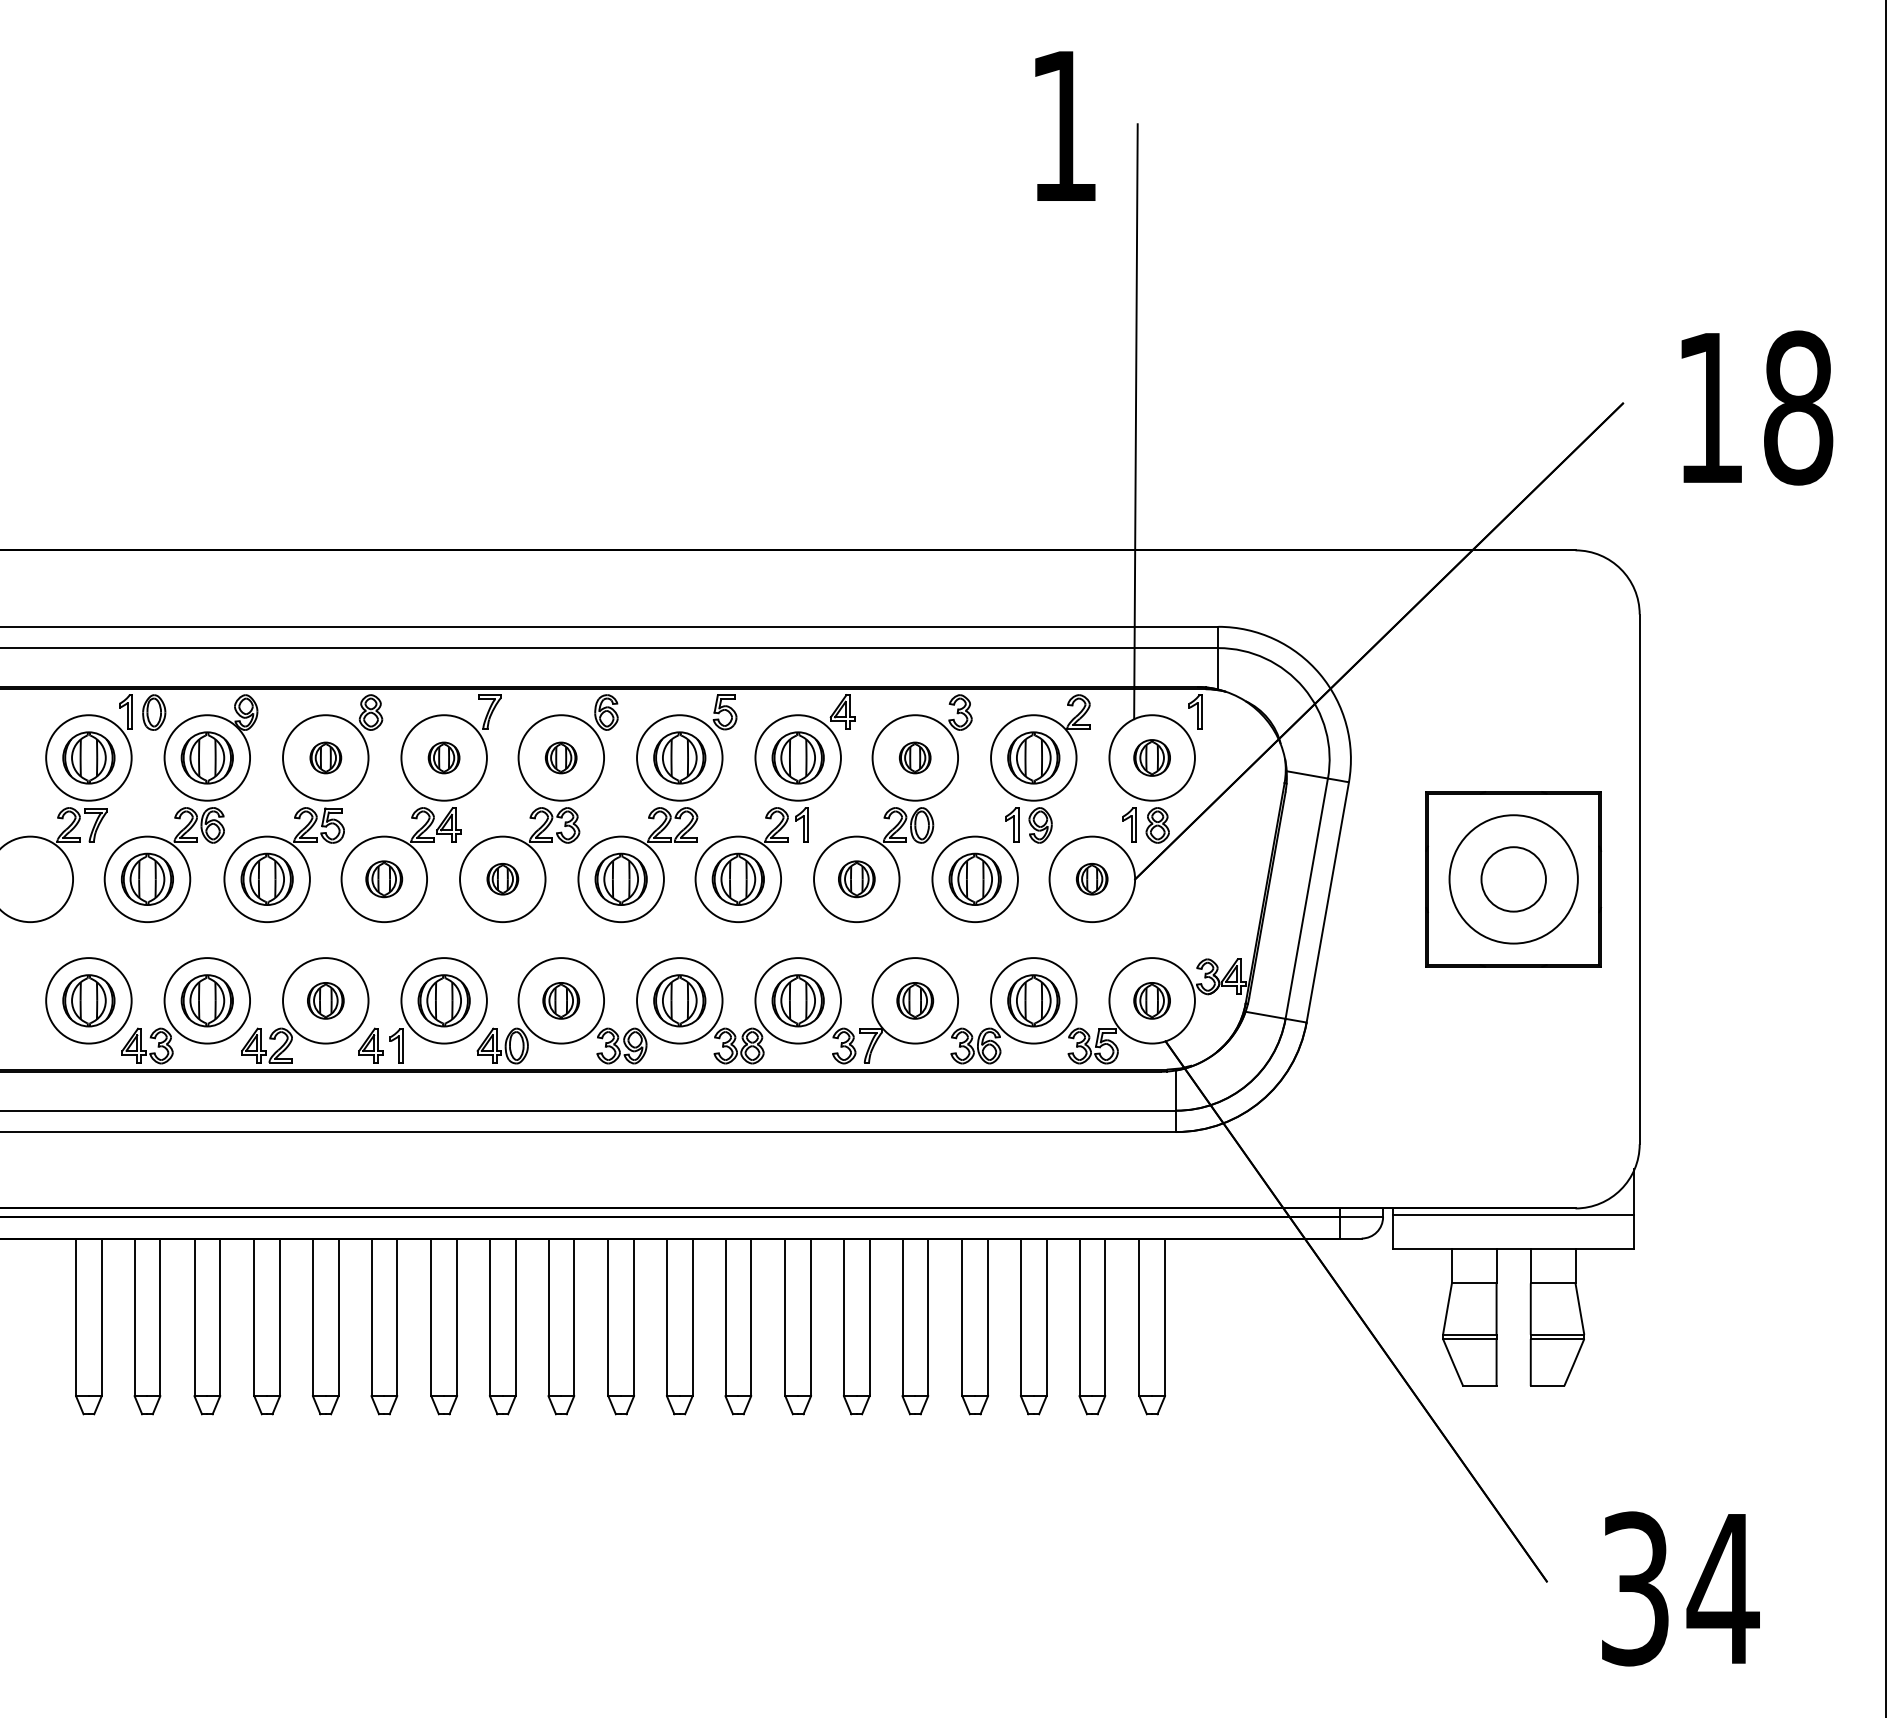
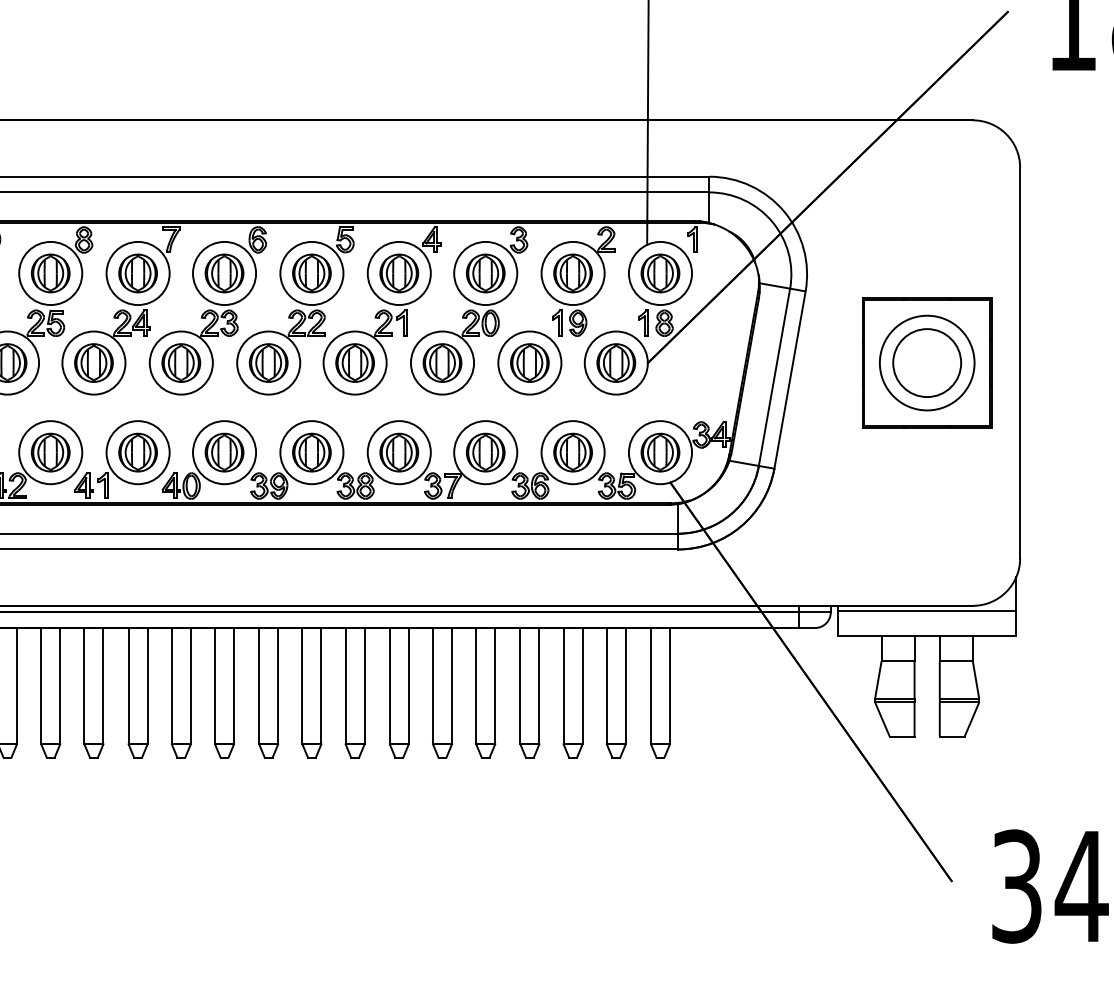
part: (325, 757) -> (50, 273), size x1.67
part: (443, 757) -> (137, 273), size x1.67
part: (560, 757) -> (223, 273), size x1.67
part: (914, 757) -> (485, 273), size x1.67
part: (1151, 757) -> (659, 273), size x1.43
part: (383, 878) -> (93, 362), size x1.43
part: (502, 878) -> (181, 362), size x1.67
part: (856, 878) -> (442, 362), size x1.43
part: (1091, 878) -> (615, 362), size x1.67
circle: (1513, 879) -> (927, 363), size x1.43
part: (325, 1000) -> (50, 452), size x1.43
part: (560, 1000) -> (223, 452), size x1.43
part: (914, 1000) -> (485, 452), size x1.43
part: (1151, 1000) -> (659, 452), size x1.43

